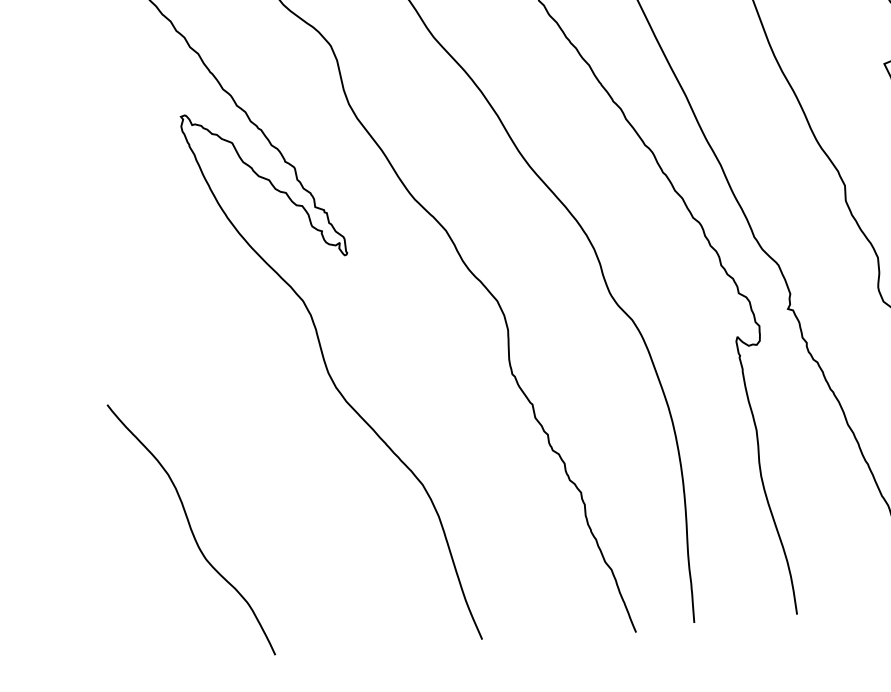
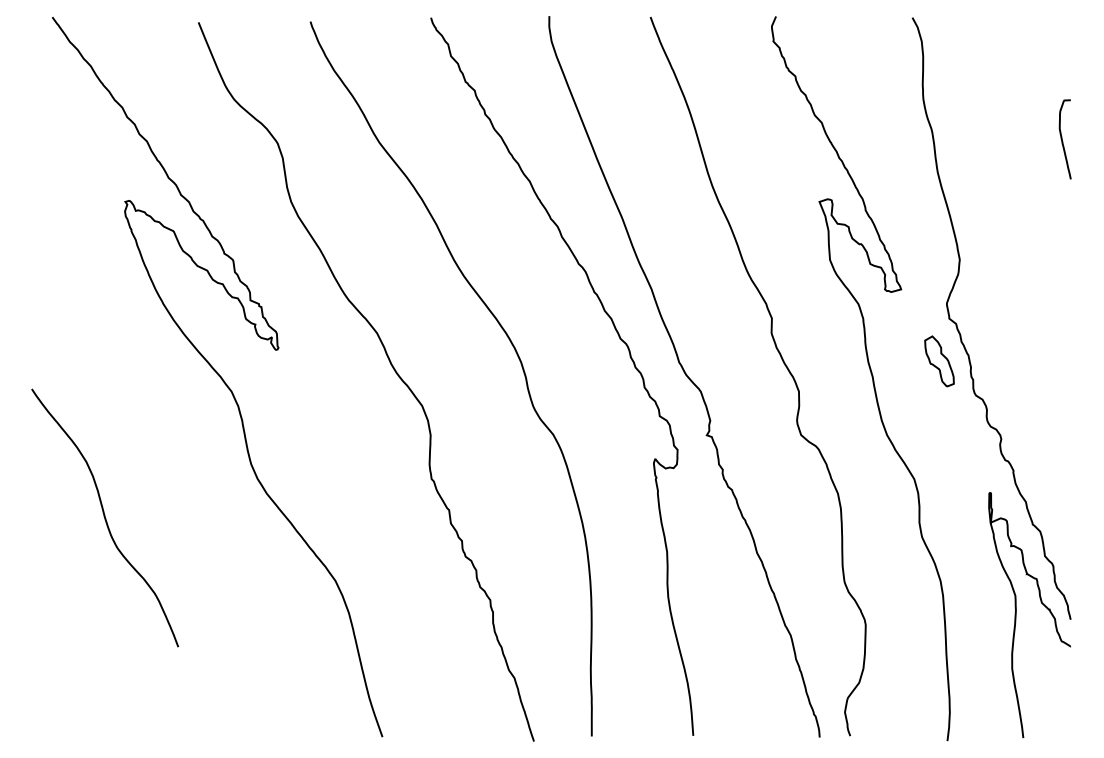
curve: (191, 529) -> (105, 517), moved

